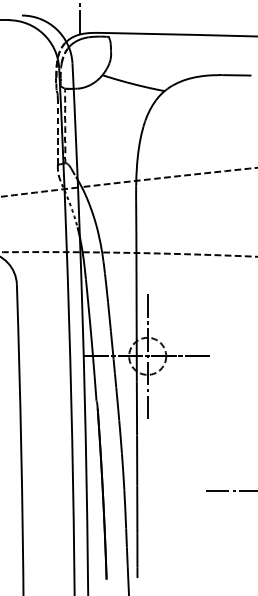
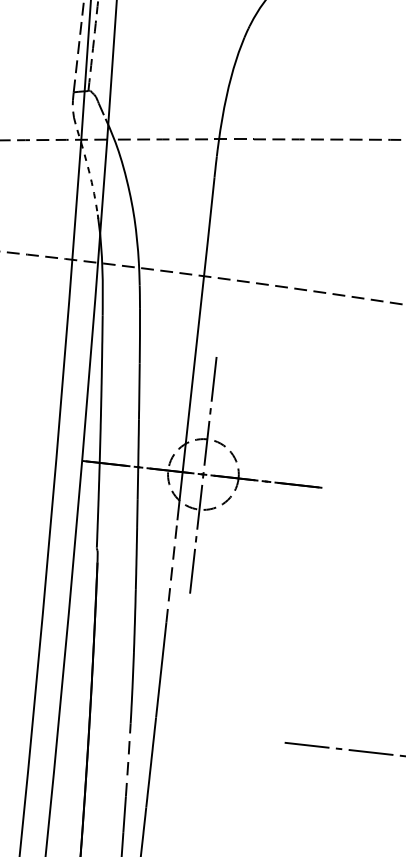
line: (136, 408) -> (171, 571), solid -> dashed
line: (125, 508) -> (128, 758), solid -> dashed

